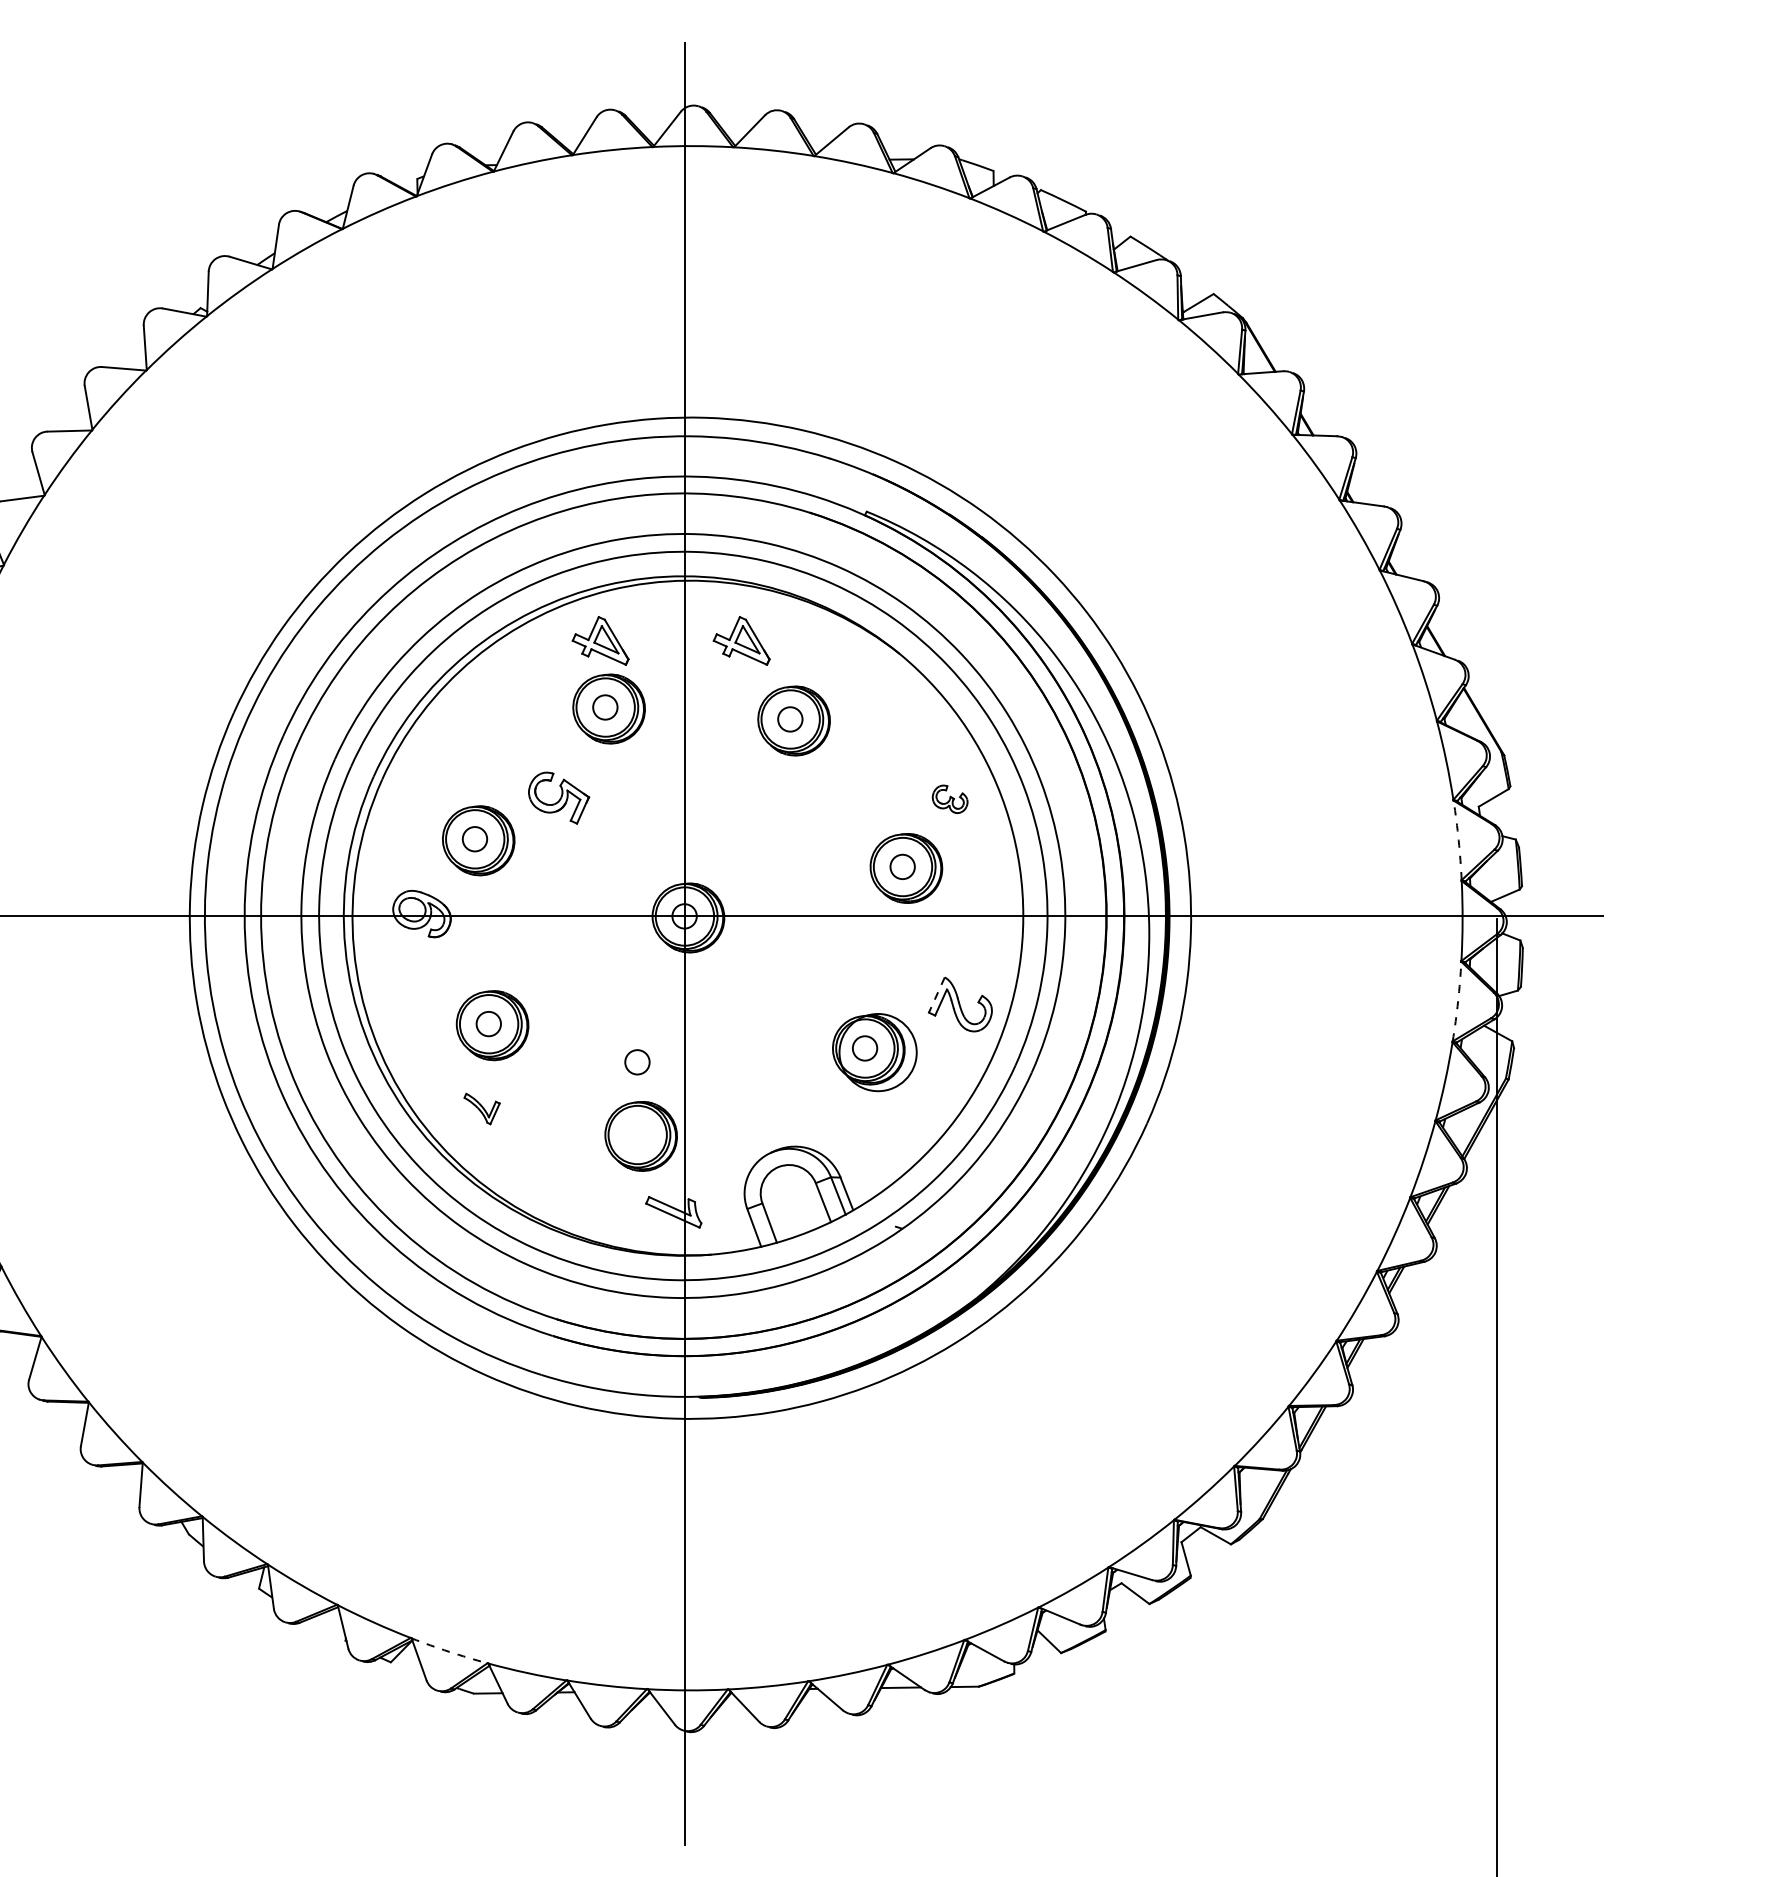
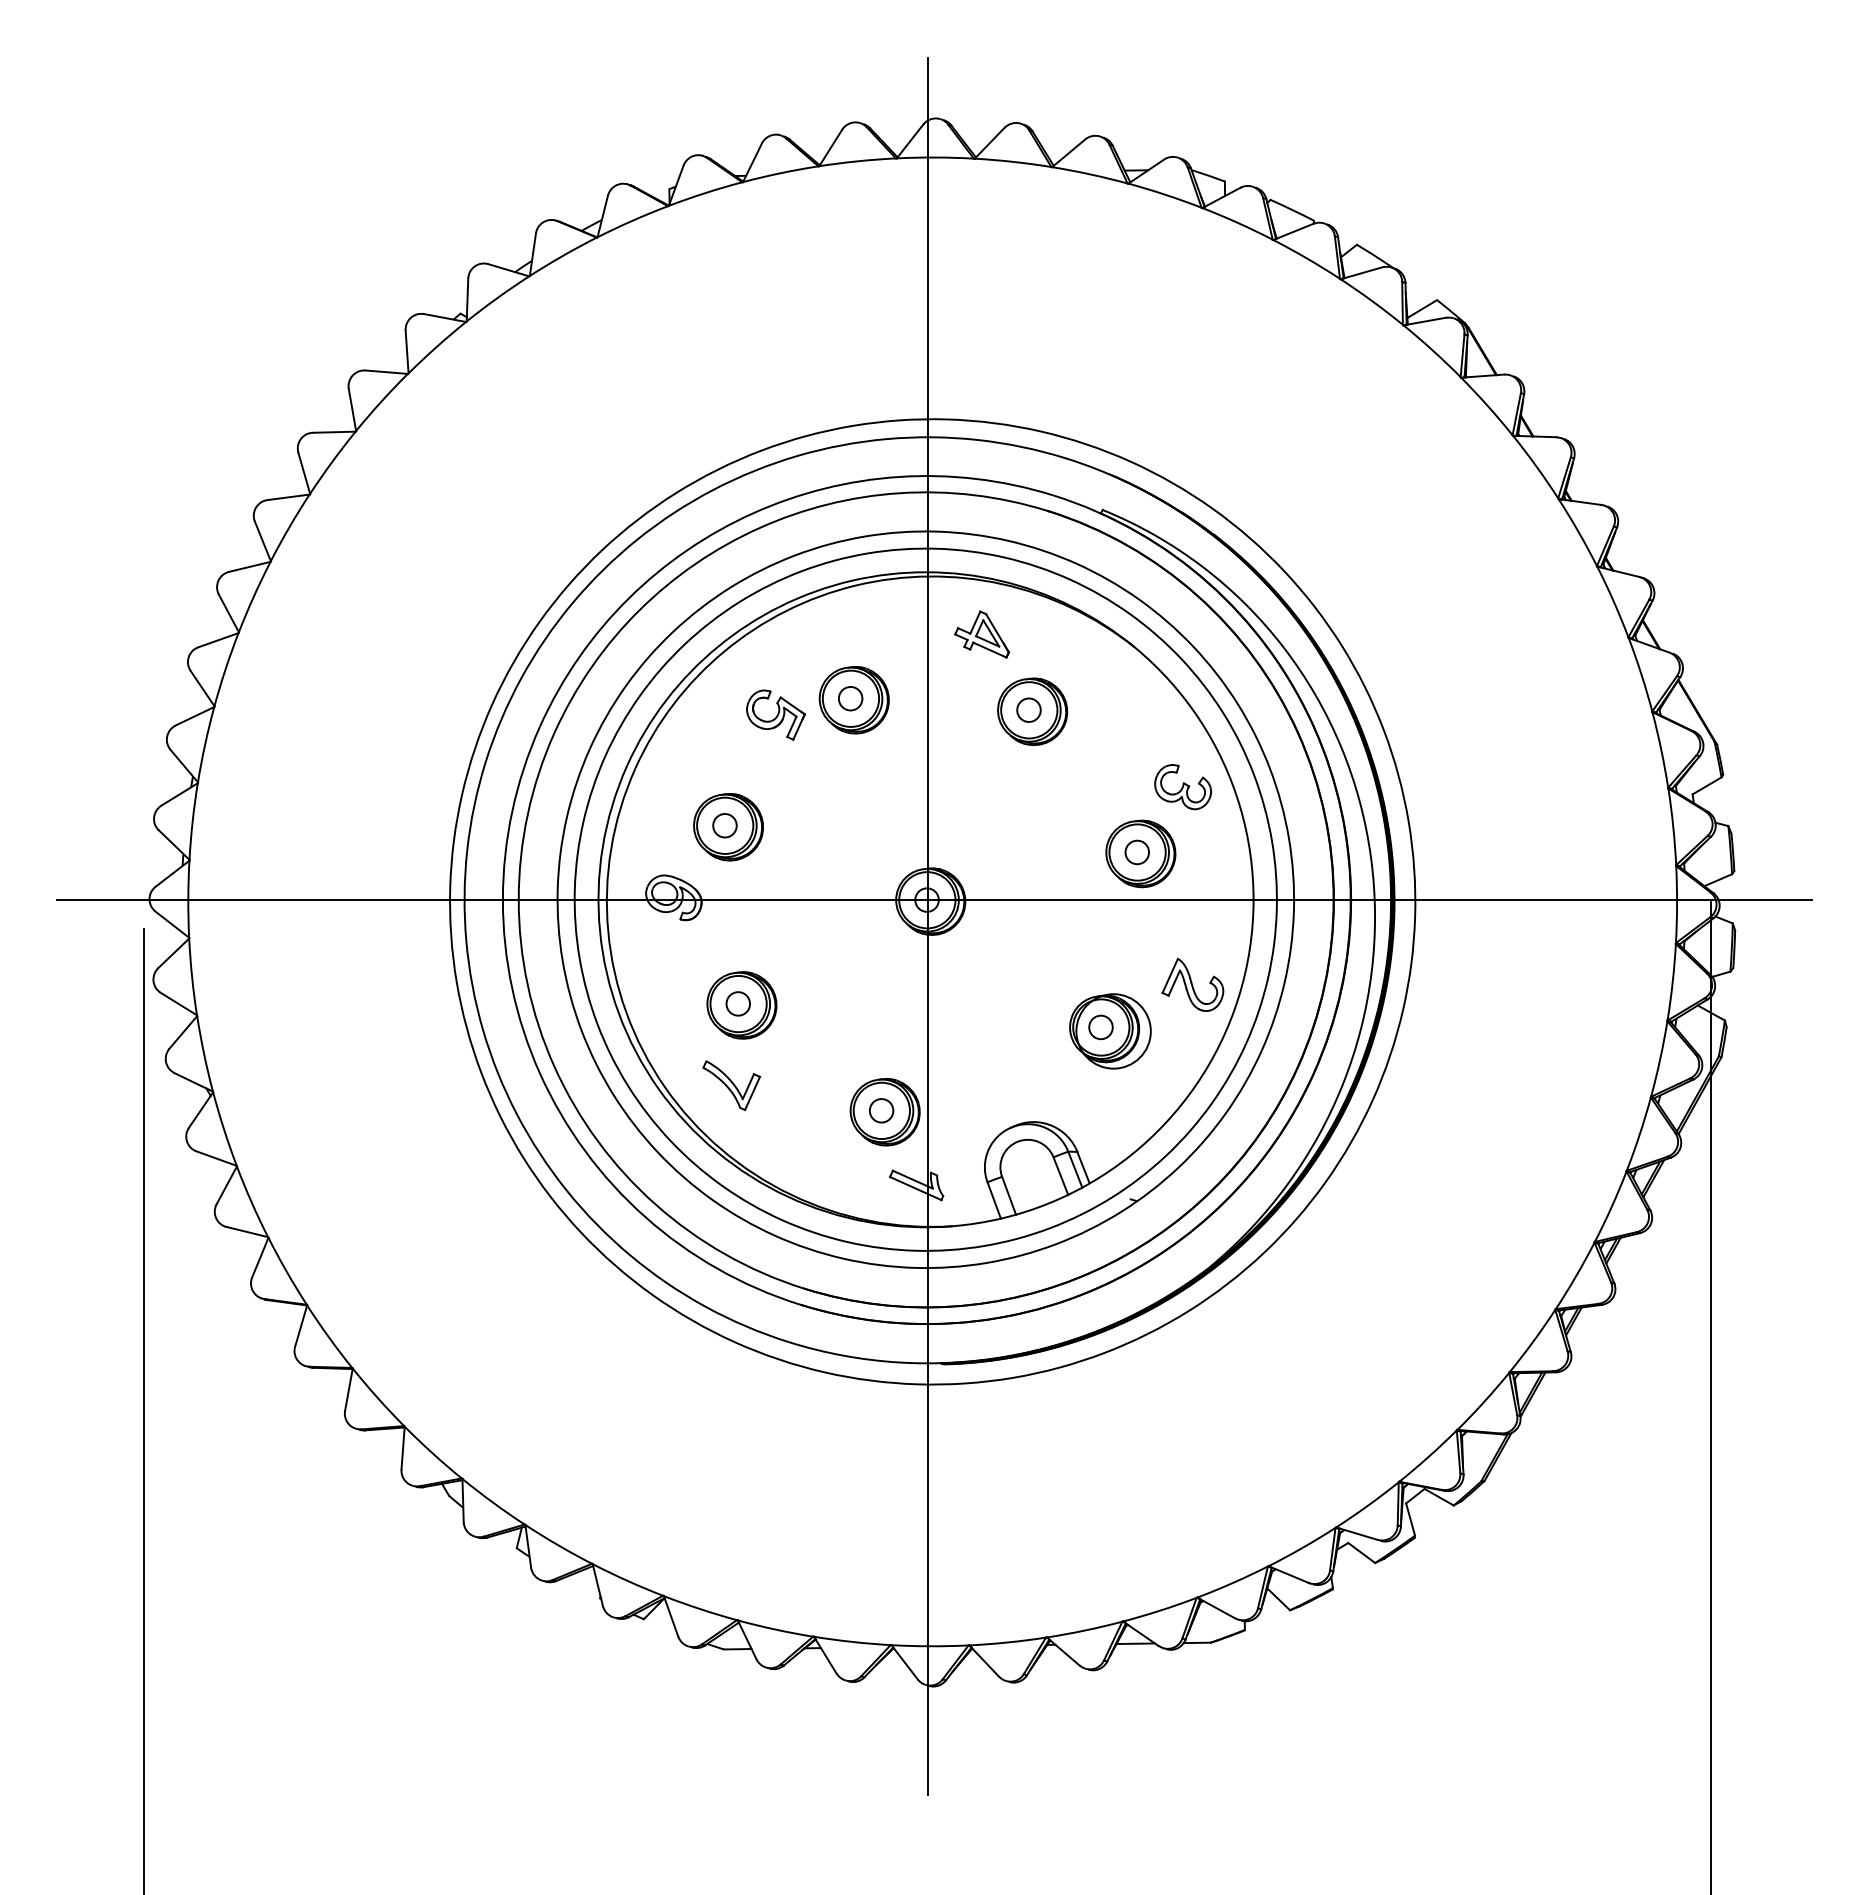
part: (600, 640) -> (845, 634), removed
part: (558, 797) -> (775, 714), moved
part: (949, 799) -> (1182, 787), size x1.67
arc: (1458, 840) -> (1673, 826), dashed -> solid
line: (937, 994) -> (1170, 975), dashed -> solid
arc: (1457, 1001) -> (1672, 982), dashed -> solid
circle: (637, 1062) -> (881, 1110), moved
part: (481, 1108) -> (731, 1085), size x1.67
arc: (449, 1652) -> (700, 1609), dashed -> solid

